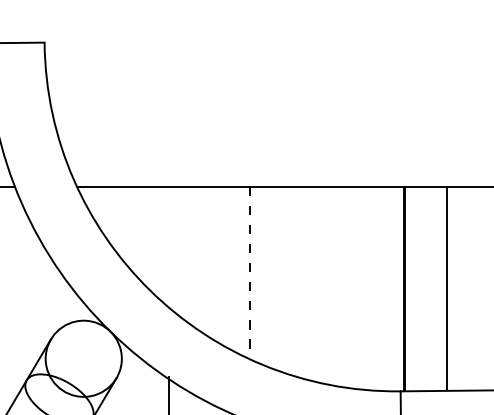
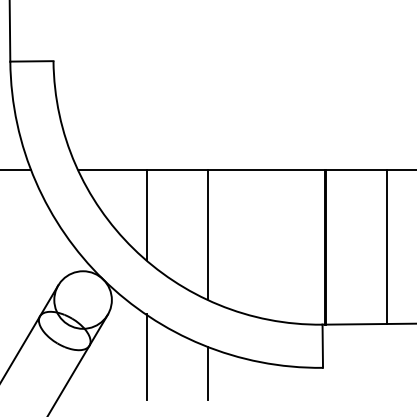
line: (168, 245) -> (147, 214), added
line: (249, 272) -> (208, 234), dashed -> solid
line: (446, 287) -> (387, 246), moved

